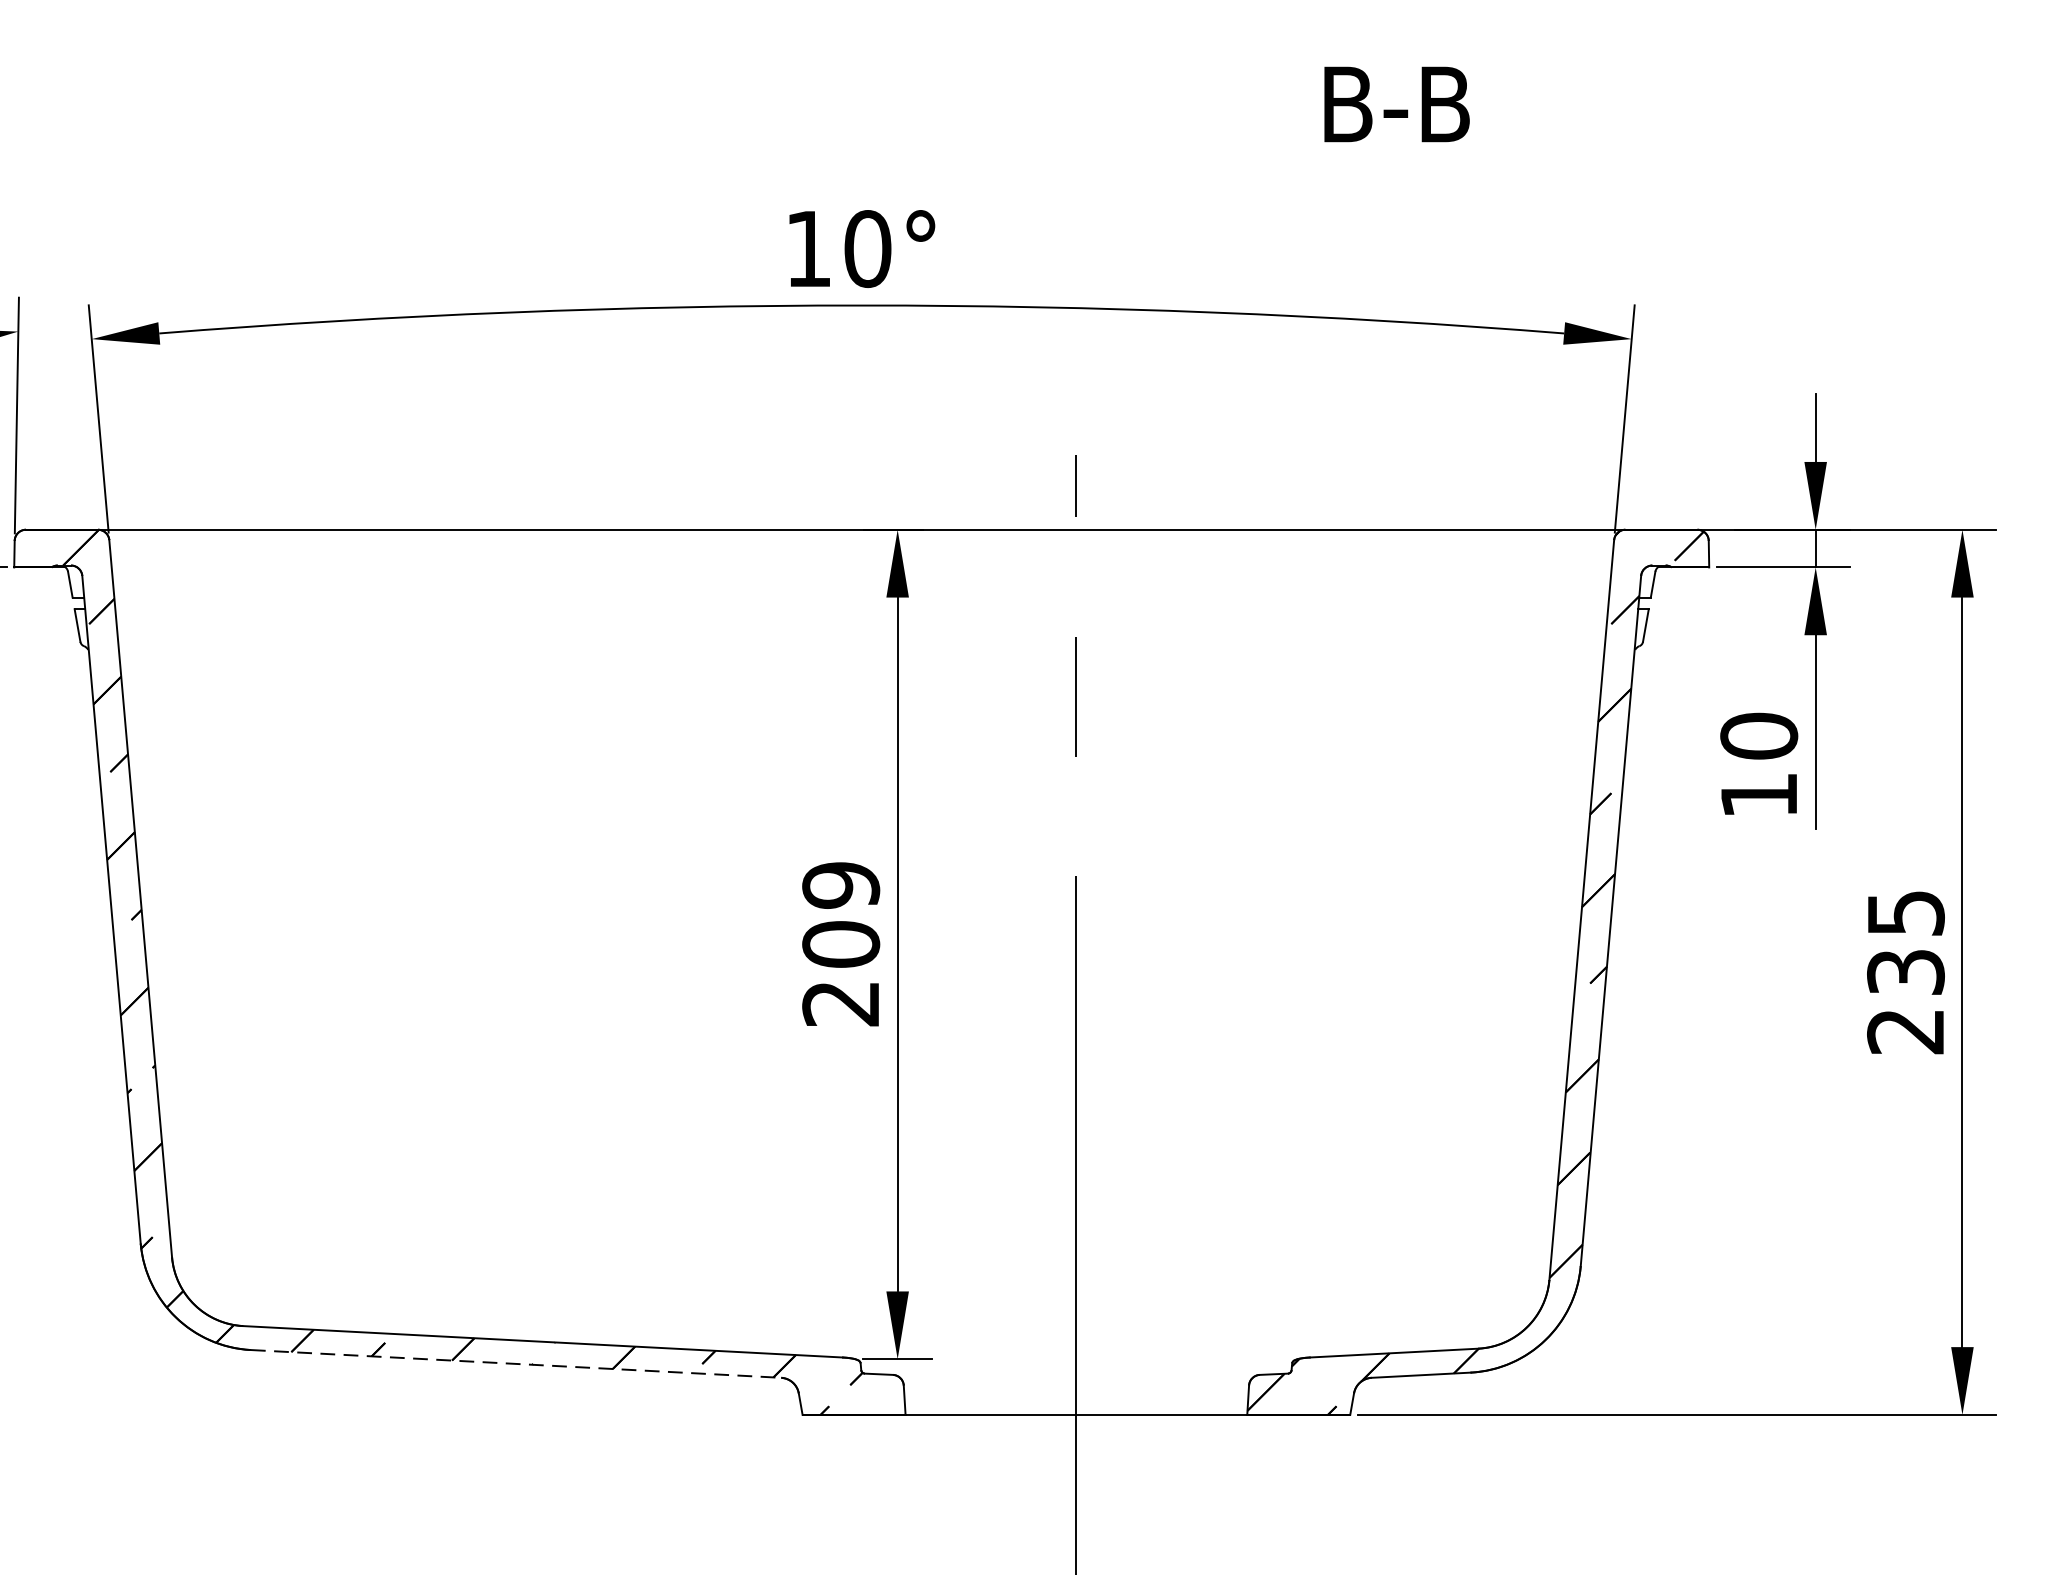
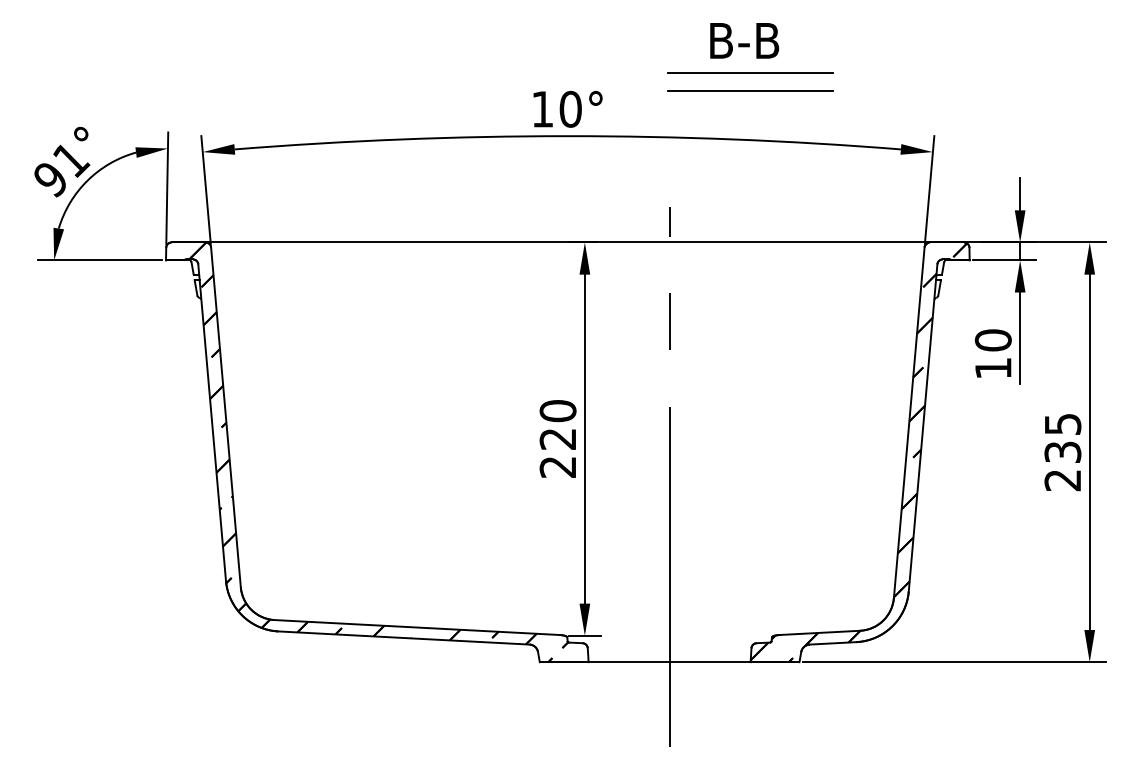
text: (1396, 103) -> (744, 40), moved
line: (1244, 171) -> (749, 72), added
line: (1244, 209) -> (749, 90), added
text: (839, 915) -> (557, 425), 209 -> 220
line: (515, 1364) -> (403, 638), dashed -> solid

